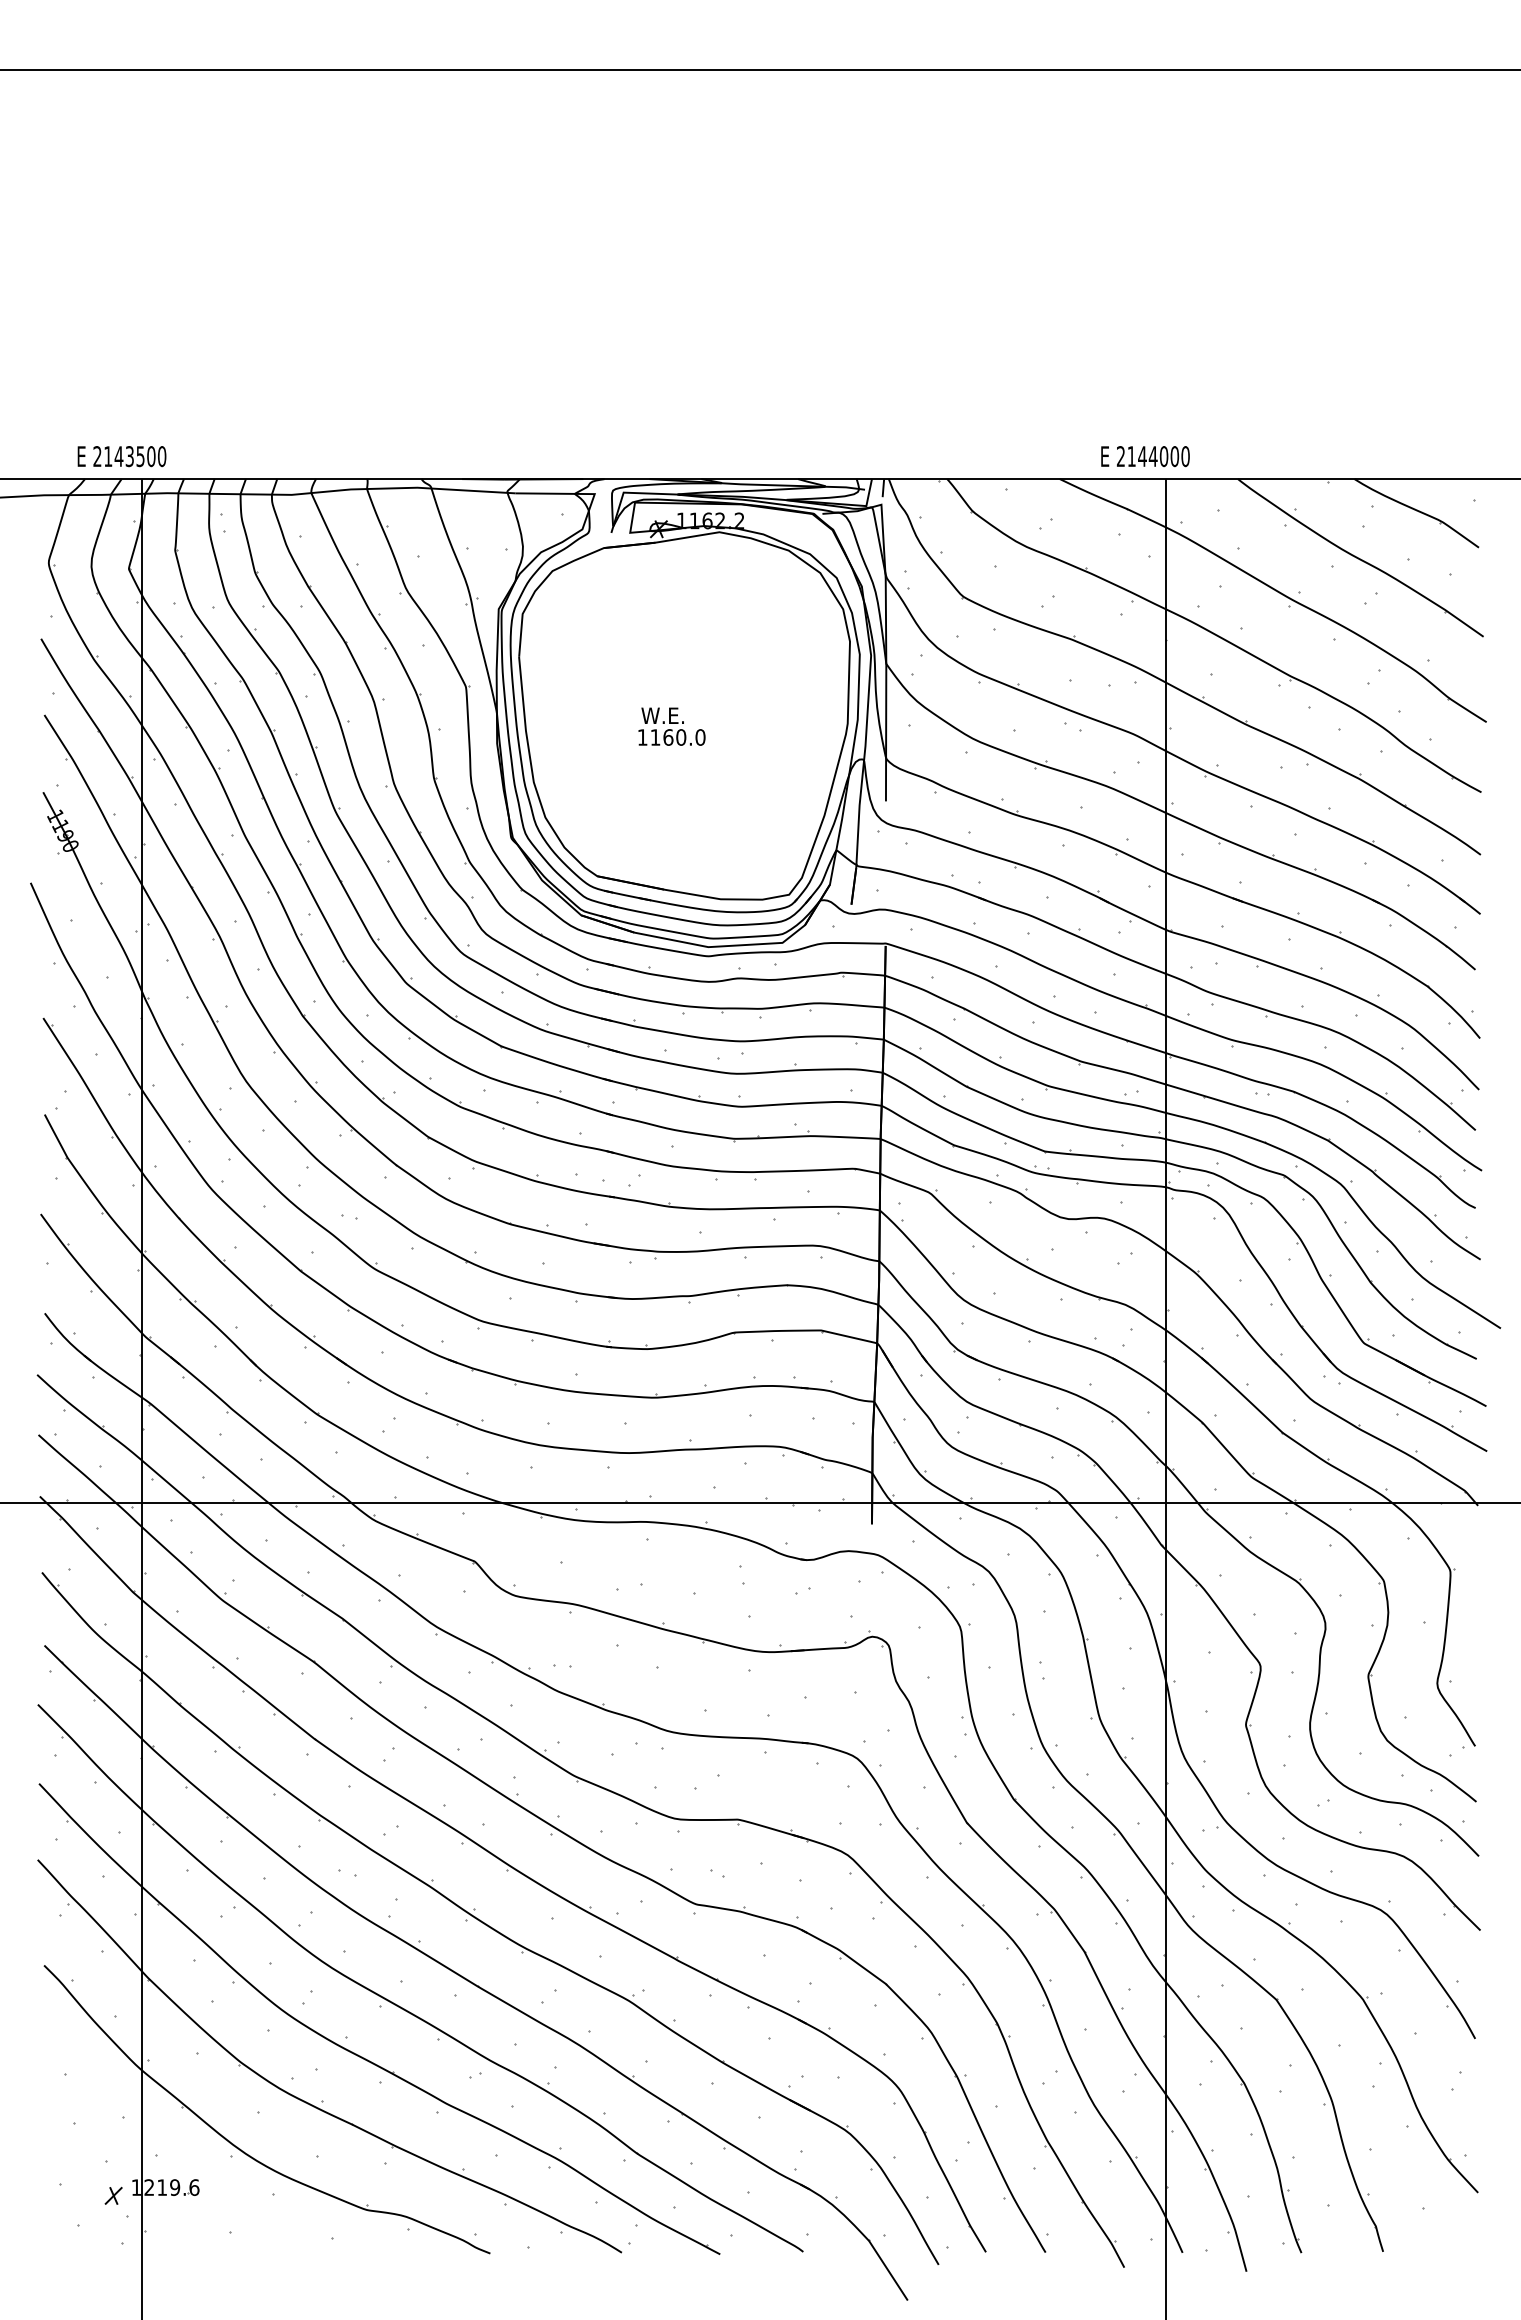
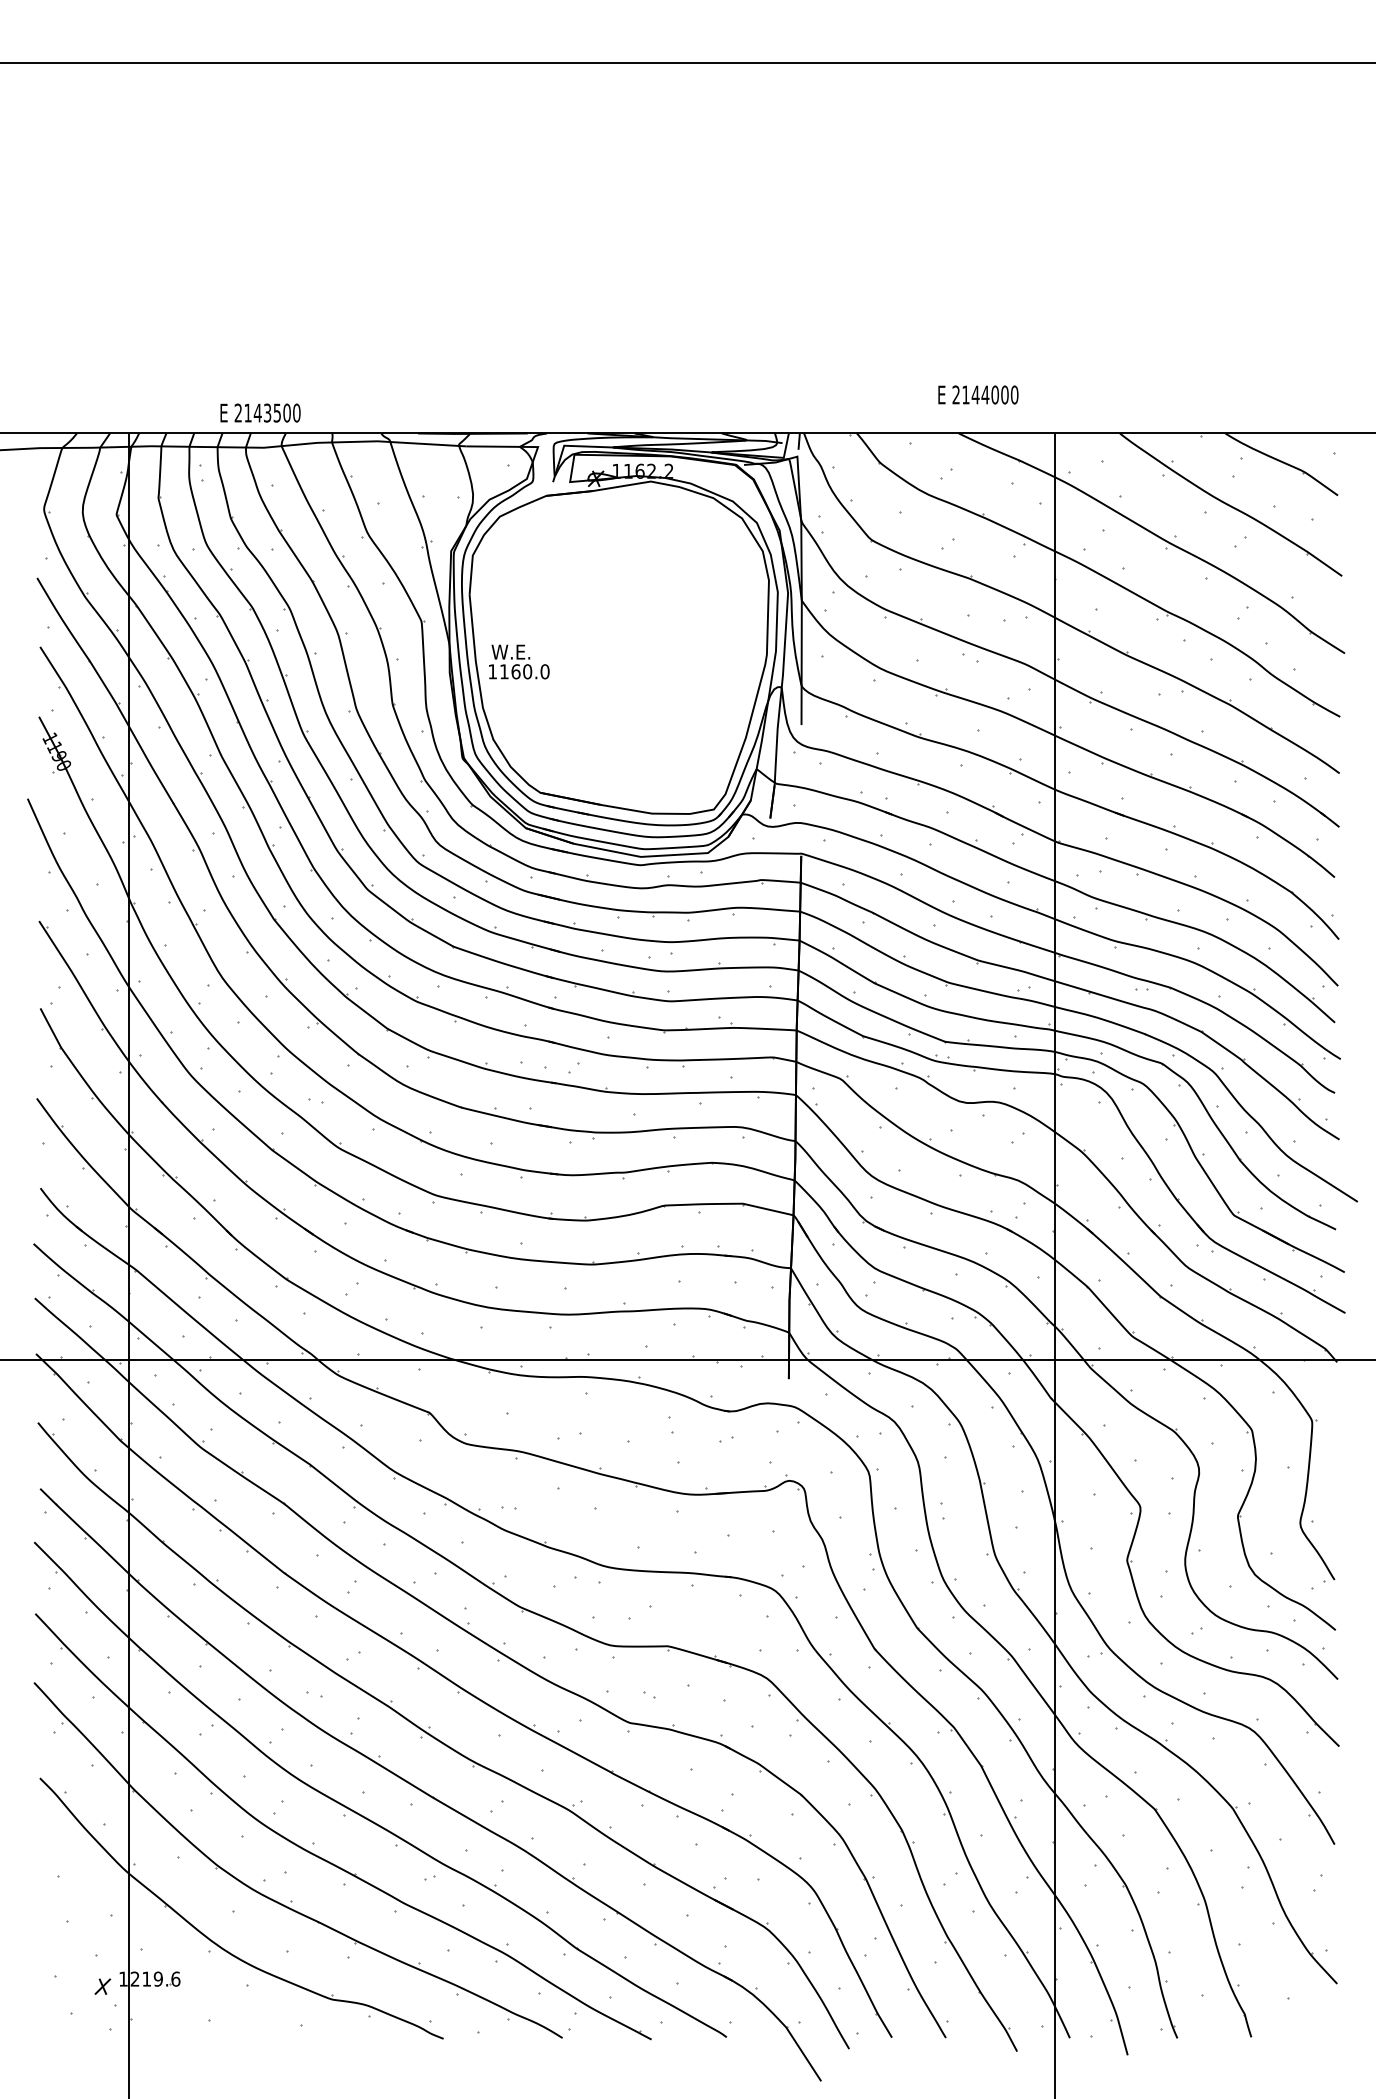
text: (121, 456) -> (260, 413), moved
text: (1145, 456) -> (978, 394), moved
text: (671, 726) -> (518, 661), moved

